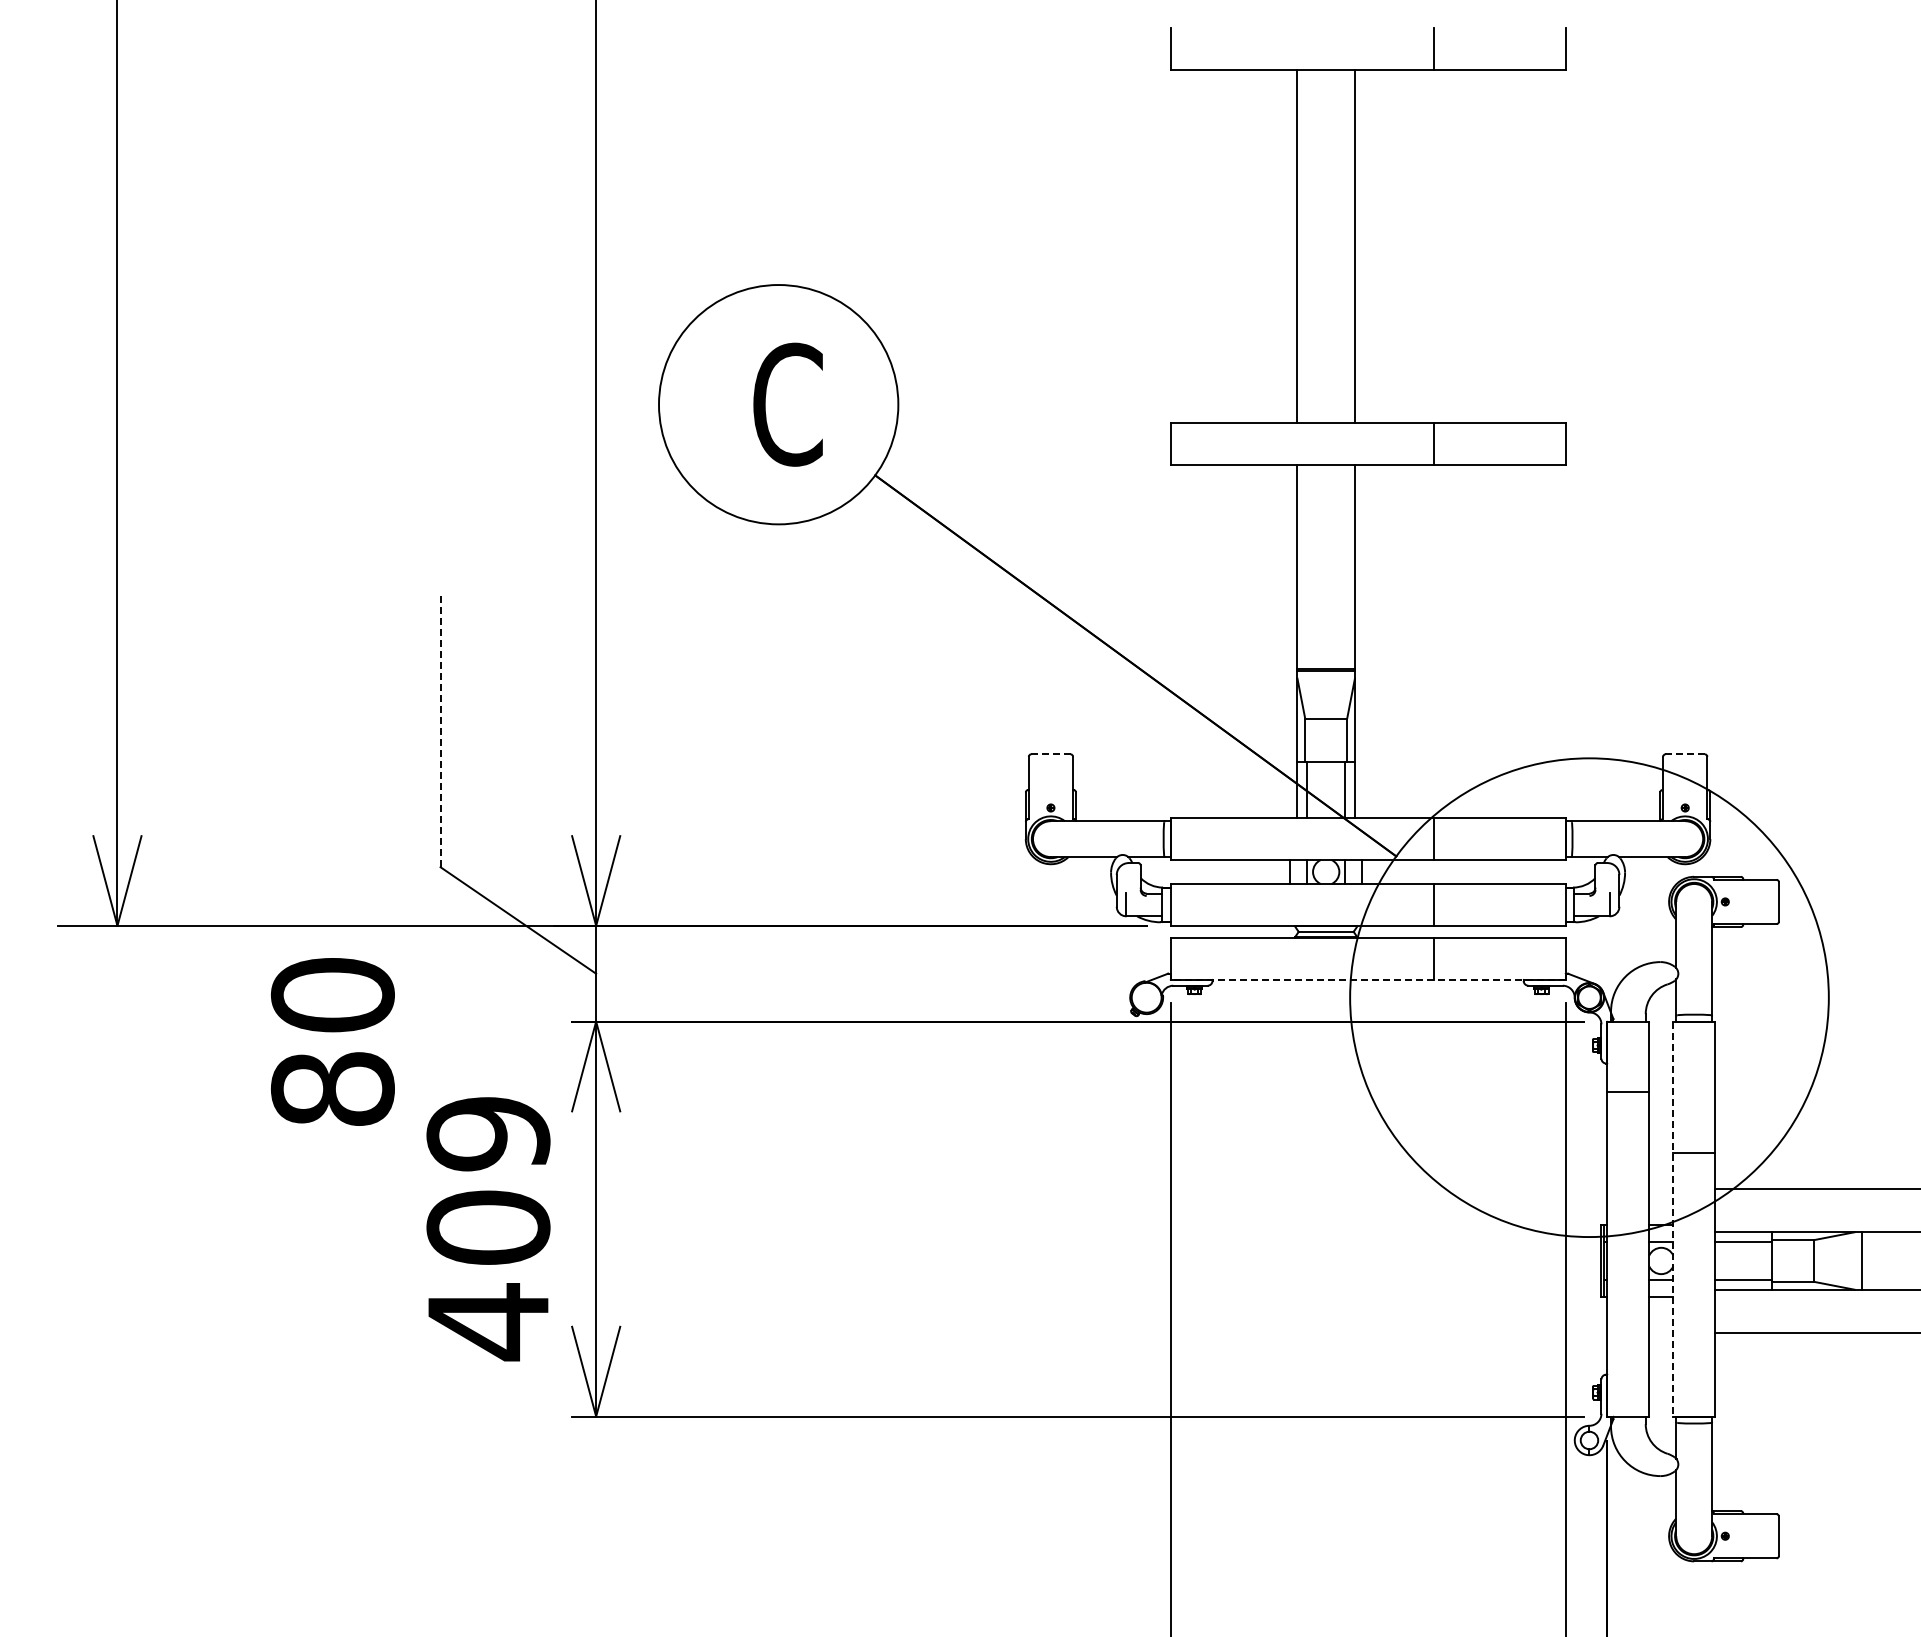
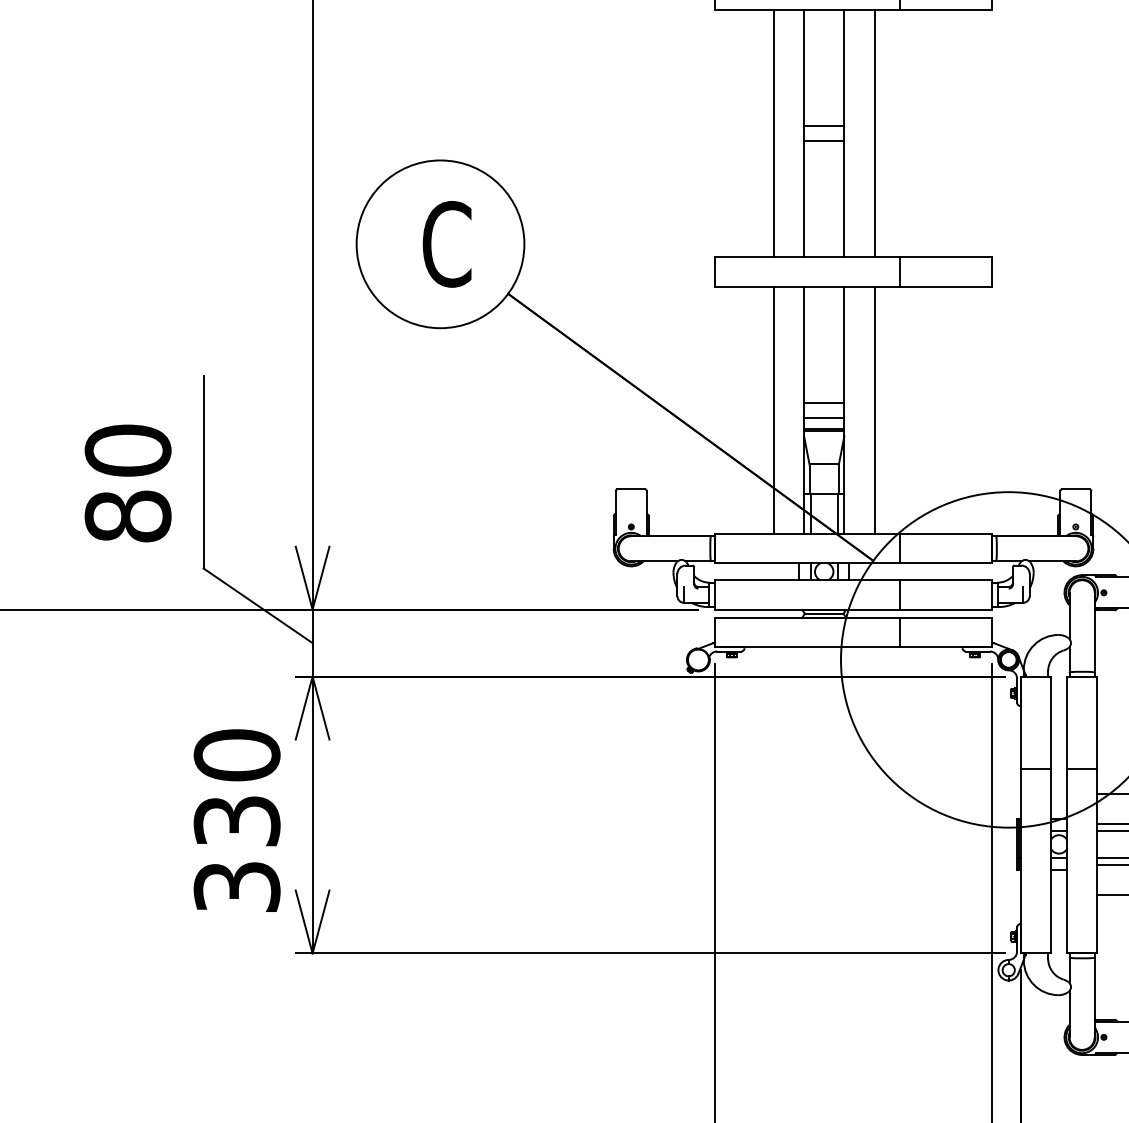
line: (1325, 235) -> (823, 125), added
line: (1254, 246) -> (773, 133), added
line: (1398, 246) -> (874, 133), added
line: (1325, 257) -> (823, 141), added
line: (1325, 630) -> (823, 402), added
line: (1254, 641) -> (773, 410), added
line: (1398, 641) -> (874, 410), added
line: (1325, 652) -> (823, 417), added
line: (440, 729) -> (203, 471), dashed -> solid
line: (1050, 754) -> (631, 489), dashed -> solid
line: (1685, 754) -> (1076, 489), dashed -> solid
line: (1367, 979) -> (853, 647), dashed -> solid
text: (332, 1041) -> (127, 483), moved
line: (1628, 1092) -> (1036, 769), moved
line: (1673, 1219) -> (1067, 815), dashed -> solid
text: (488, 1228) -> (237, 821), 409 -> 330

